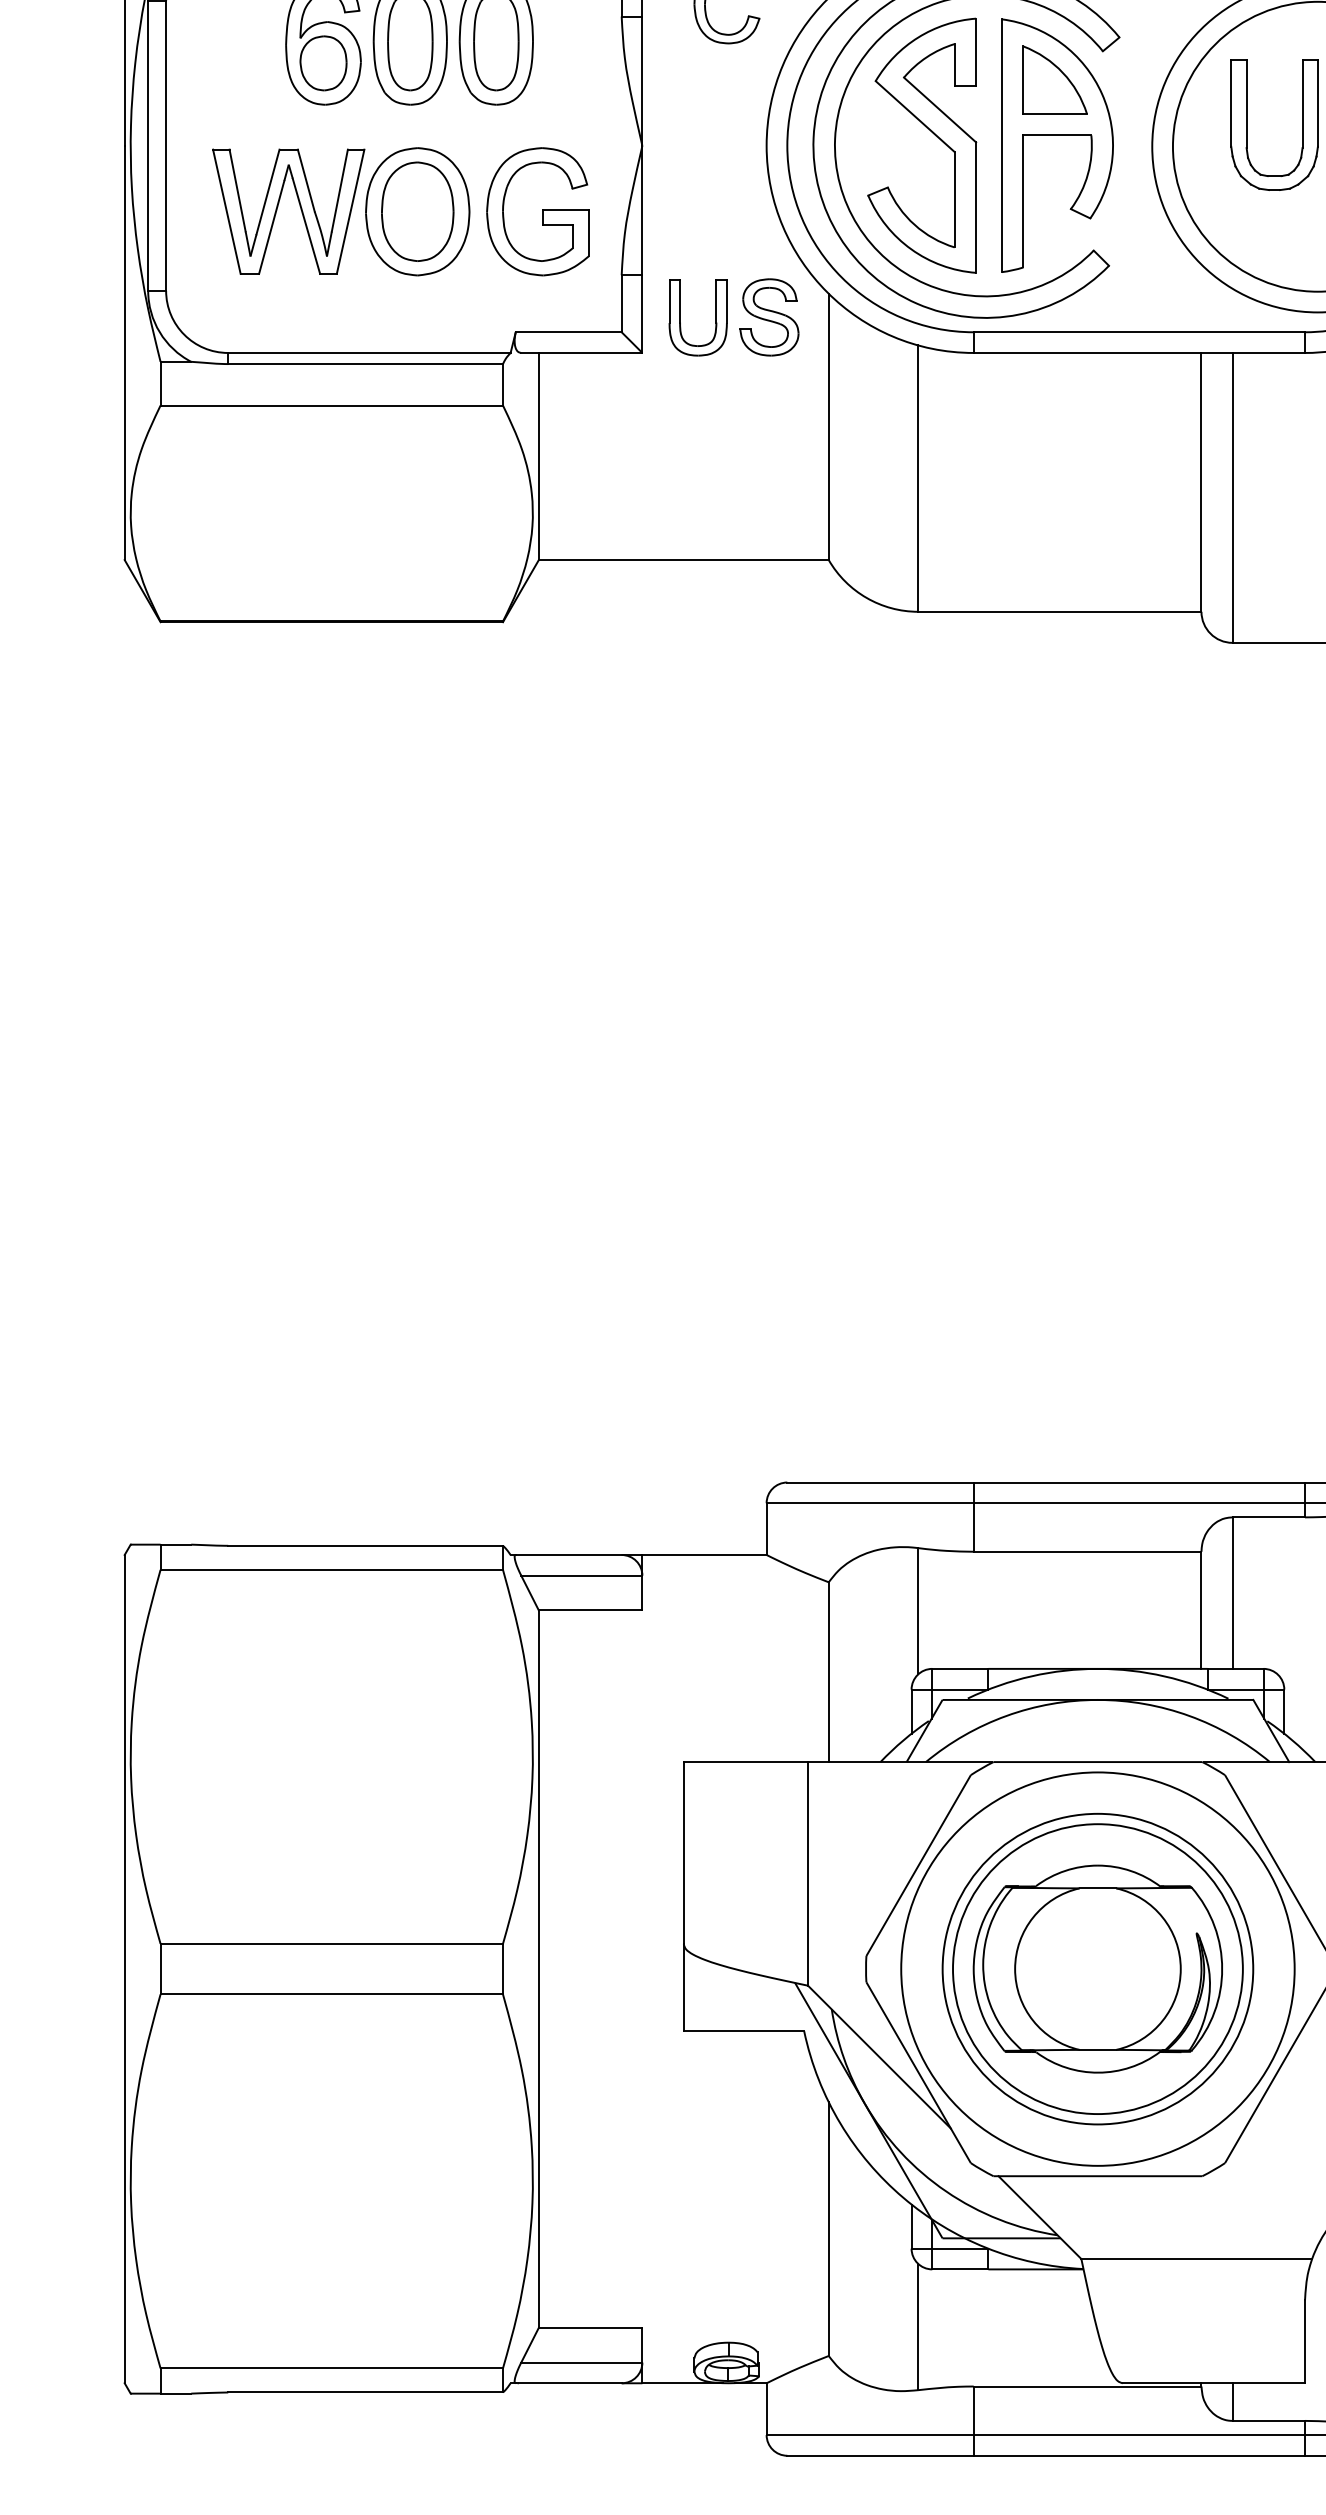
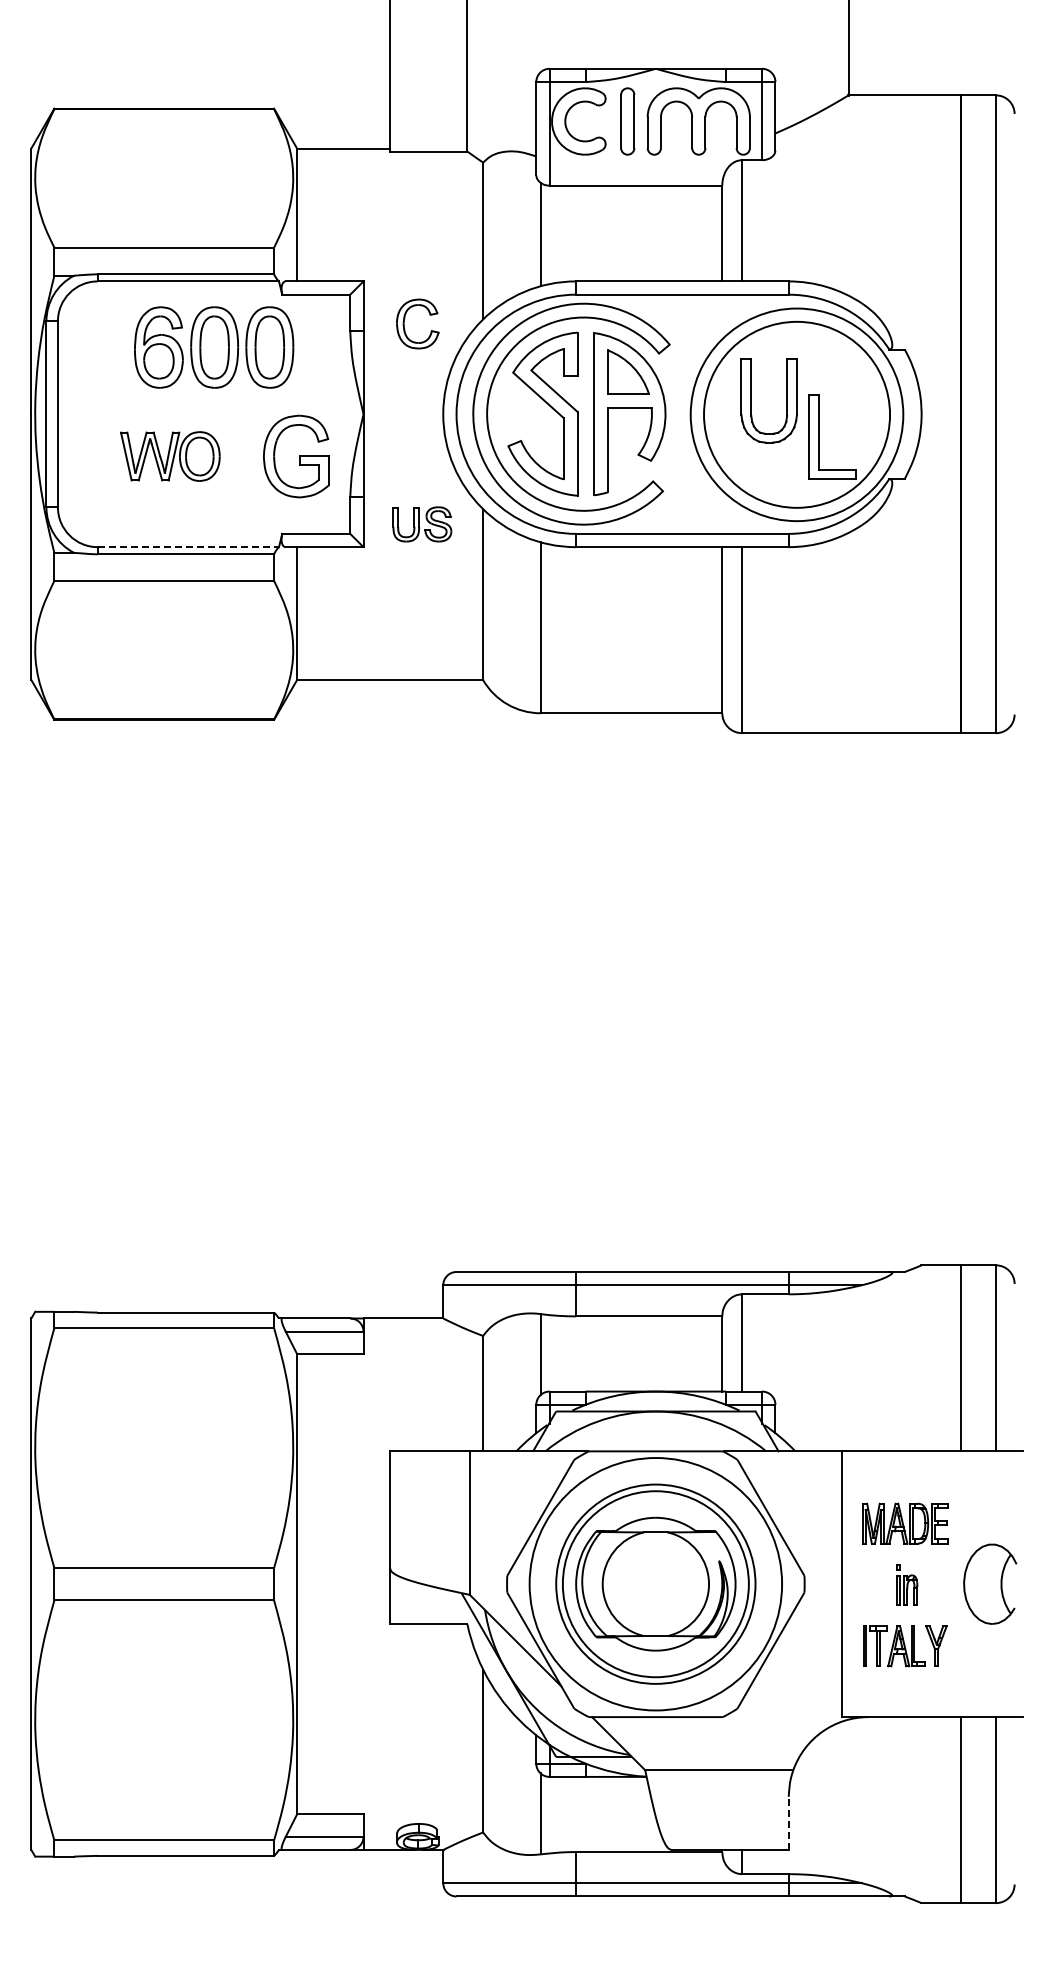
part: (341, 211) -> (170, 456), size x0.6
part: (734, 317) -> (422, 524), size x0.7
line: (369, 353) -> (188, 547), solid -> dashed
line: (1304, 2342) -> (788, 1823), solid -> dashed

